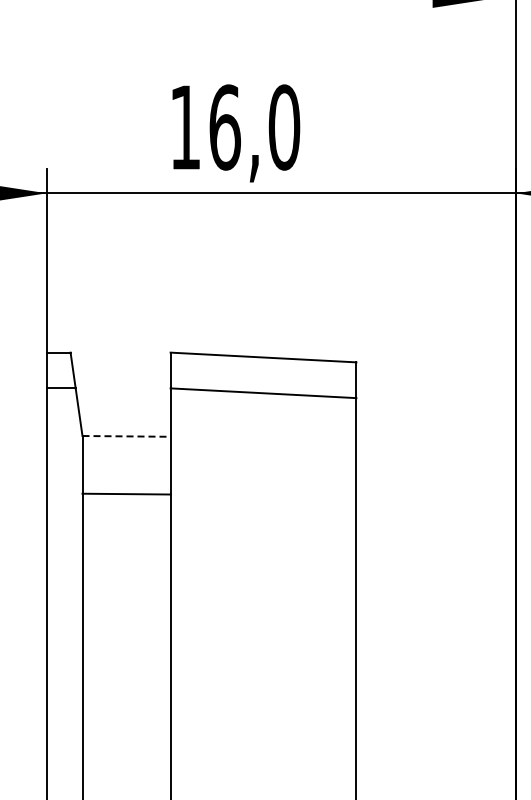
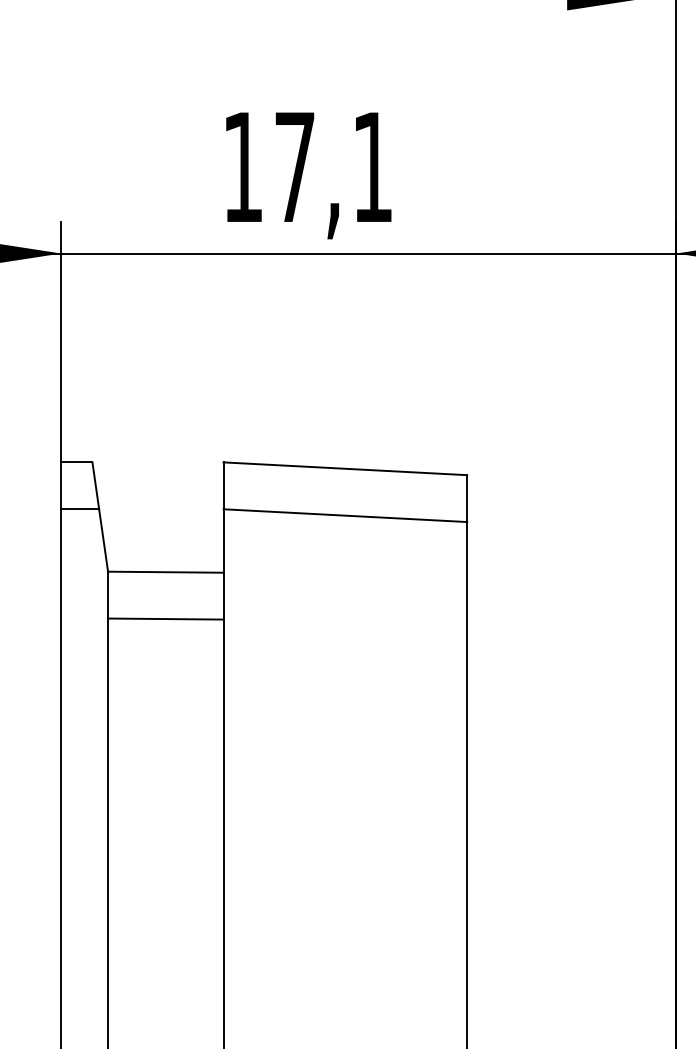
text: (254, 127) -> (333, 167), 16,0 -> 17,1
line: (127, 436) -> (167, 572), dashed -> solid
line: (126, 493) -> (165, 618), moved

